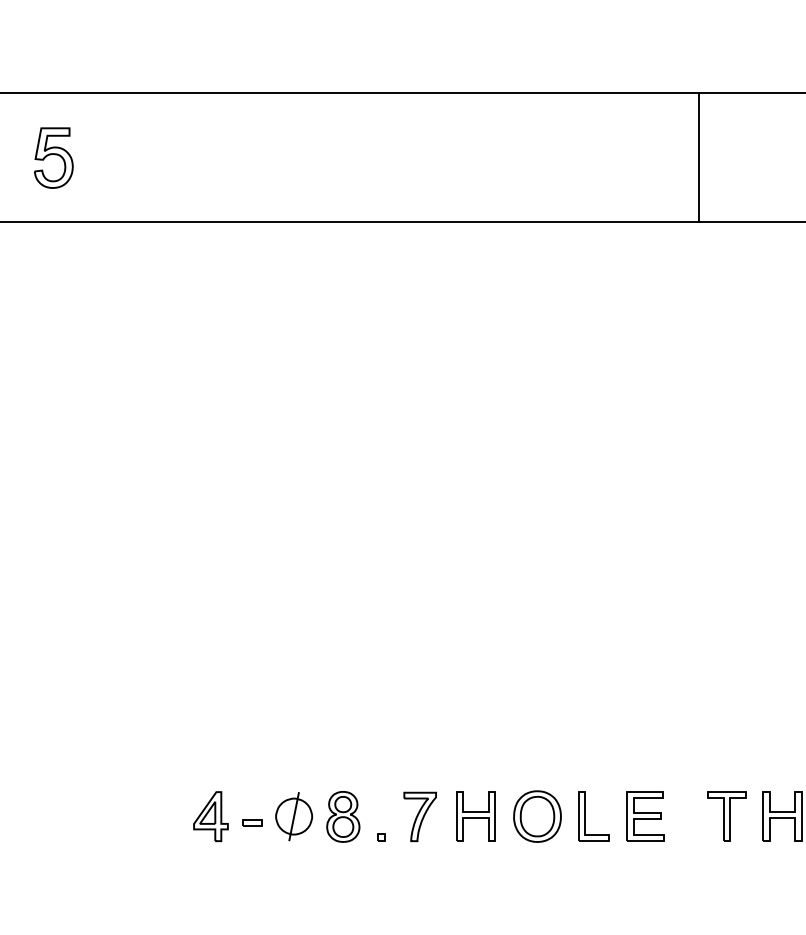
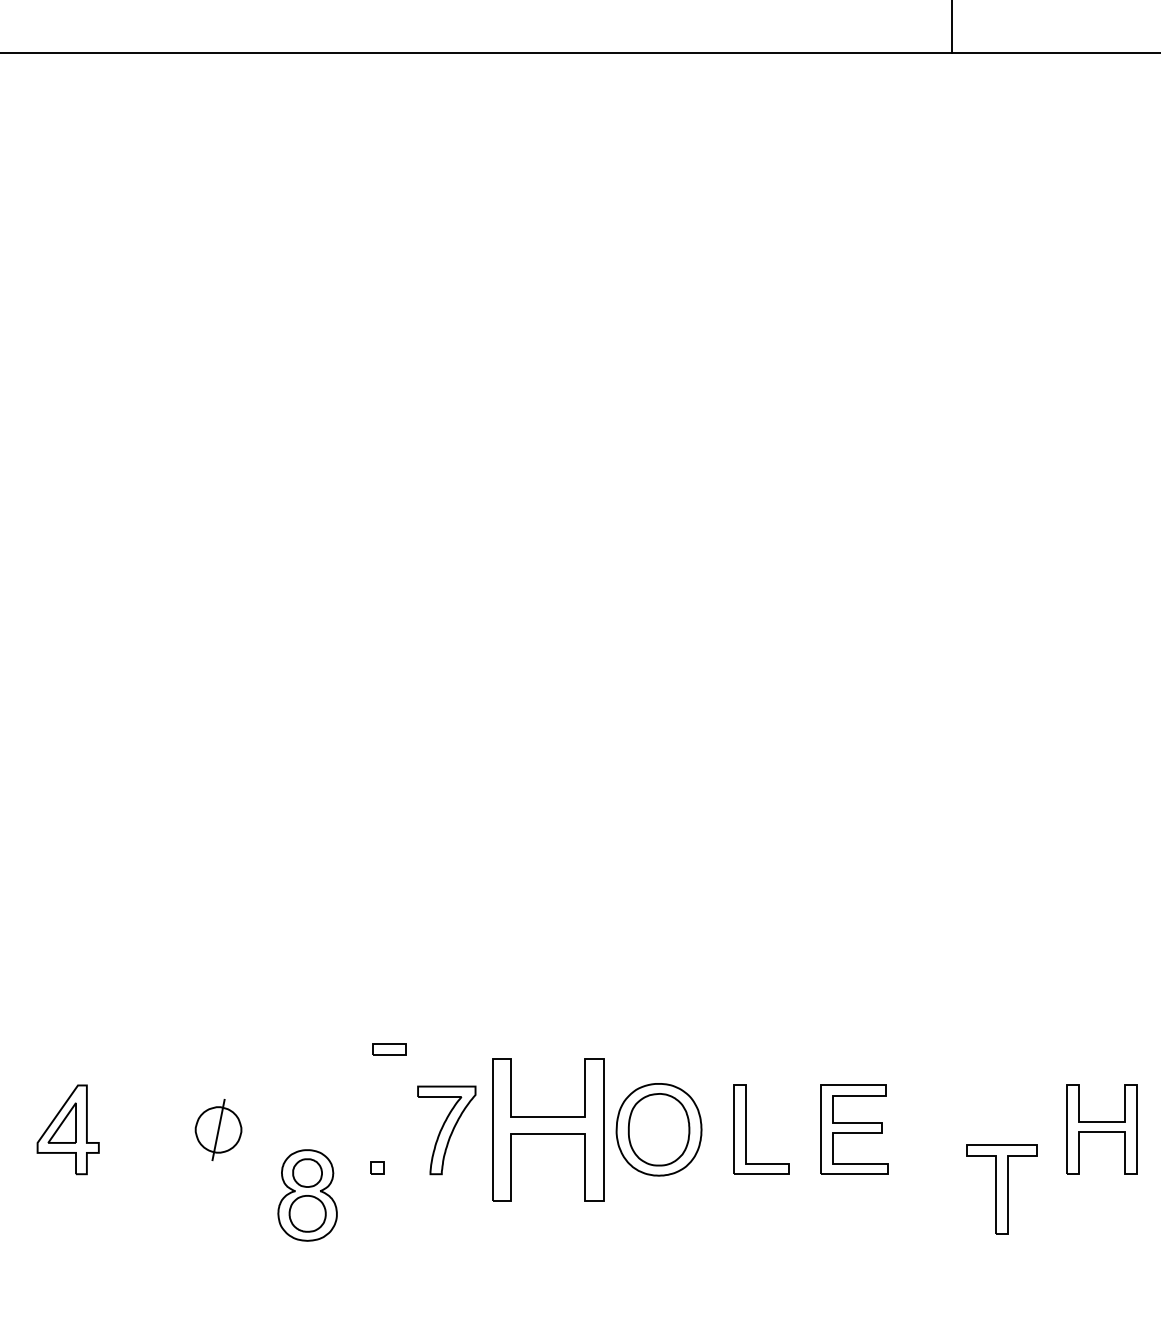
part: (293, 816) -> (217, 1129), size x0.7
part: (343, 816) -> (307, 1194), moved
part: (475, 816) -> (546, 1129), size x1.6
part: (726, 816) -> (1001, 1189), moved
part: (252, 822) -> (389, 1048), moved

